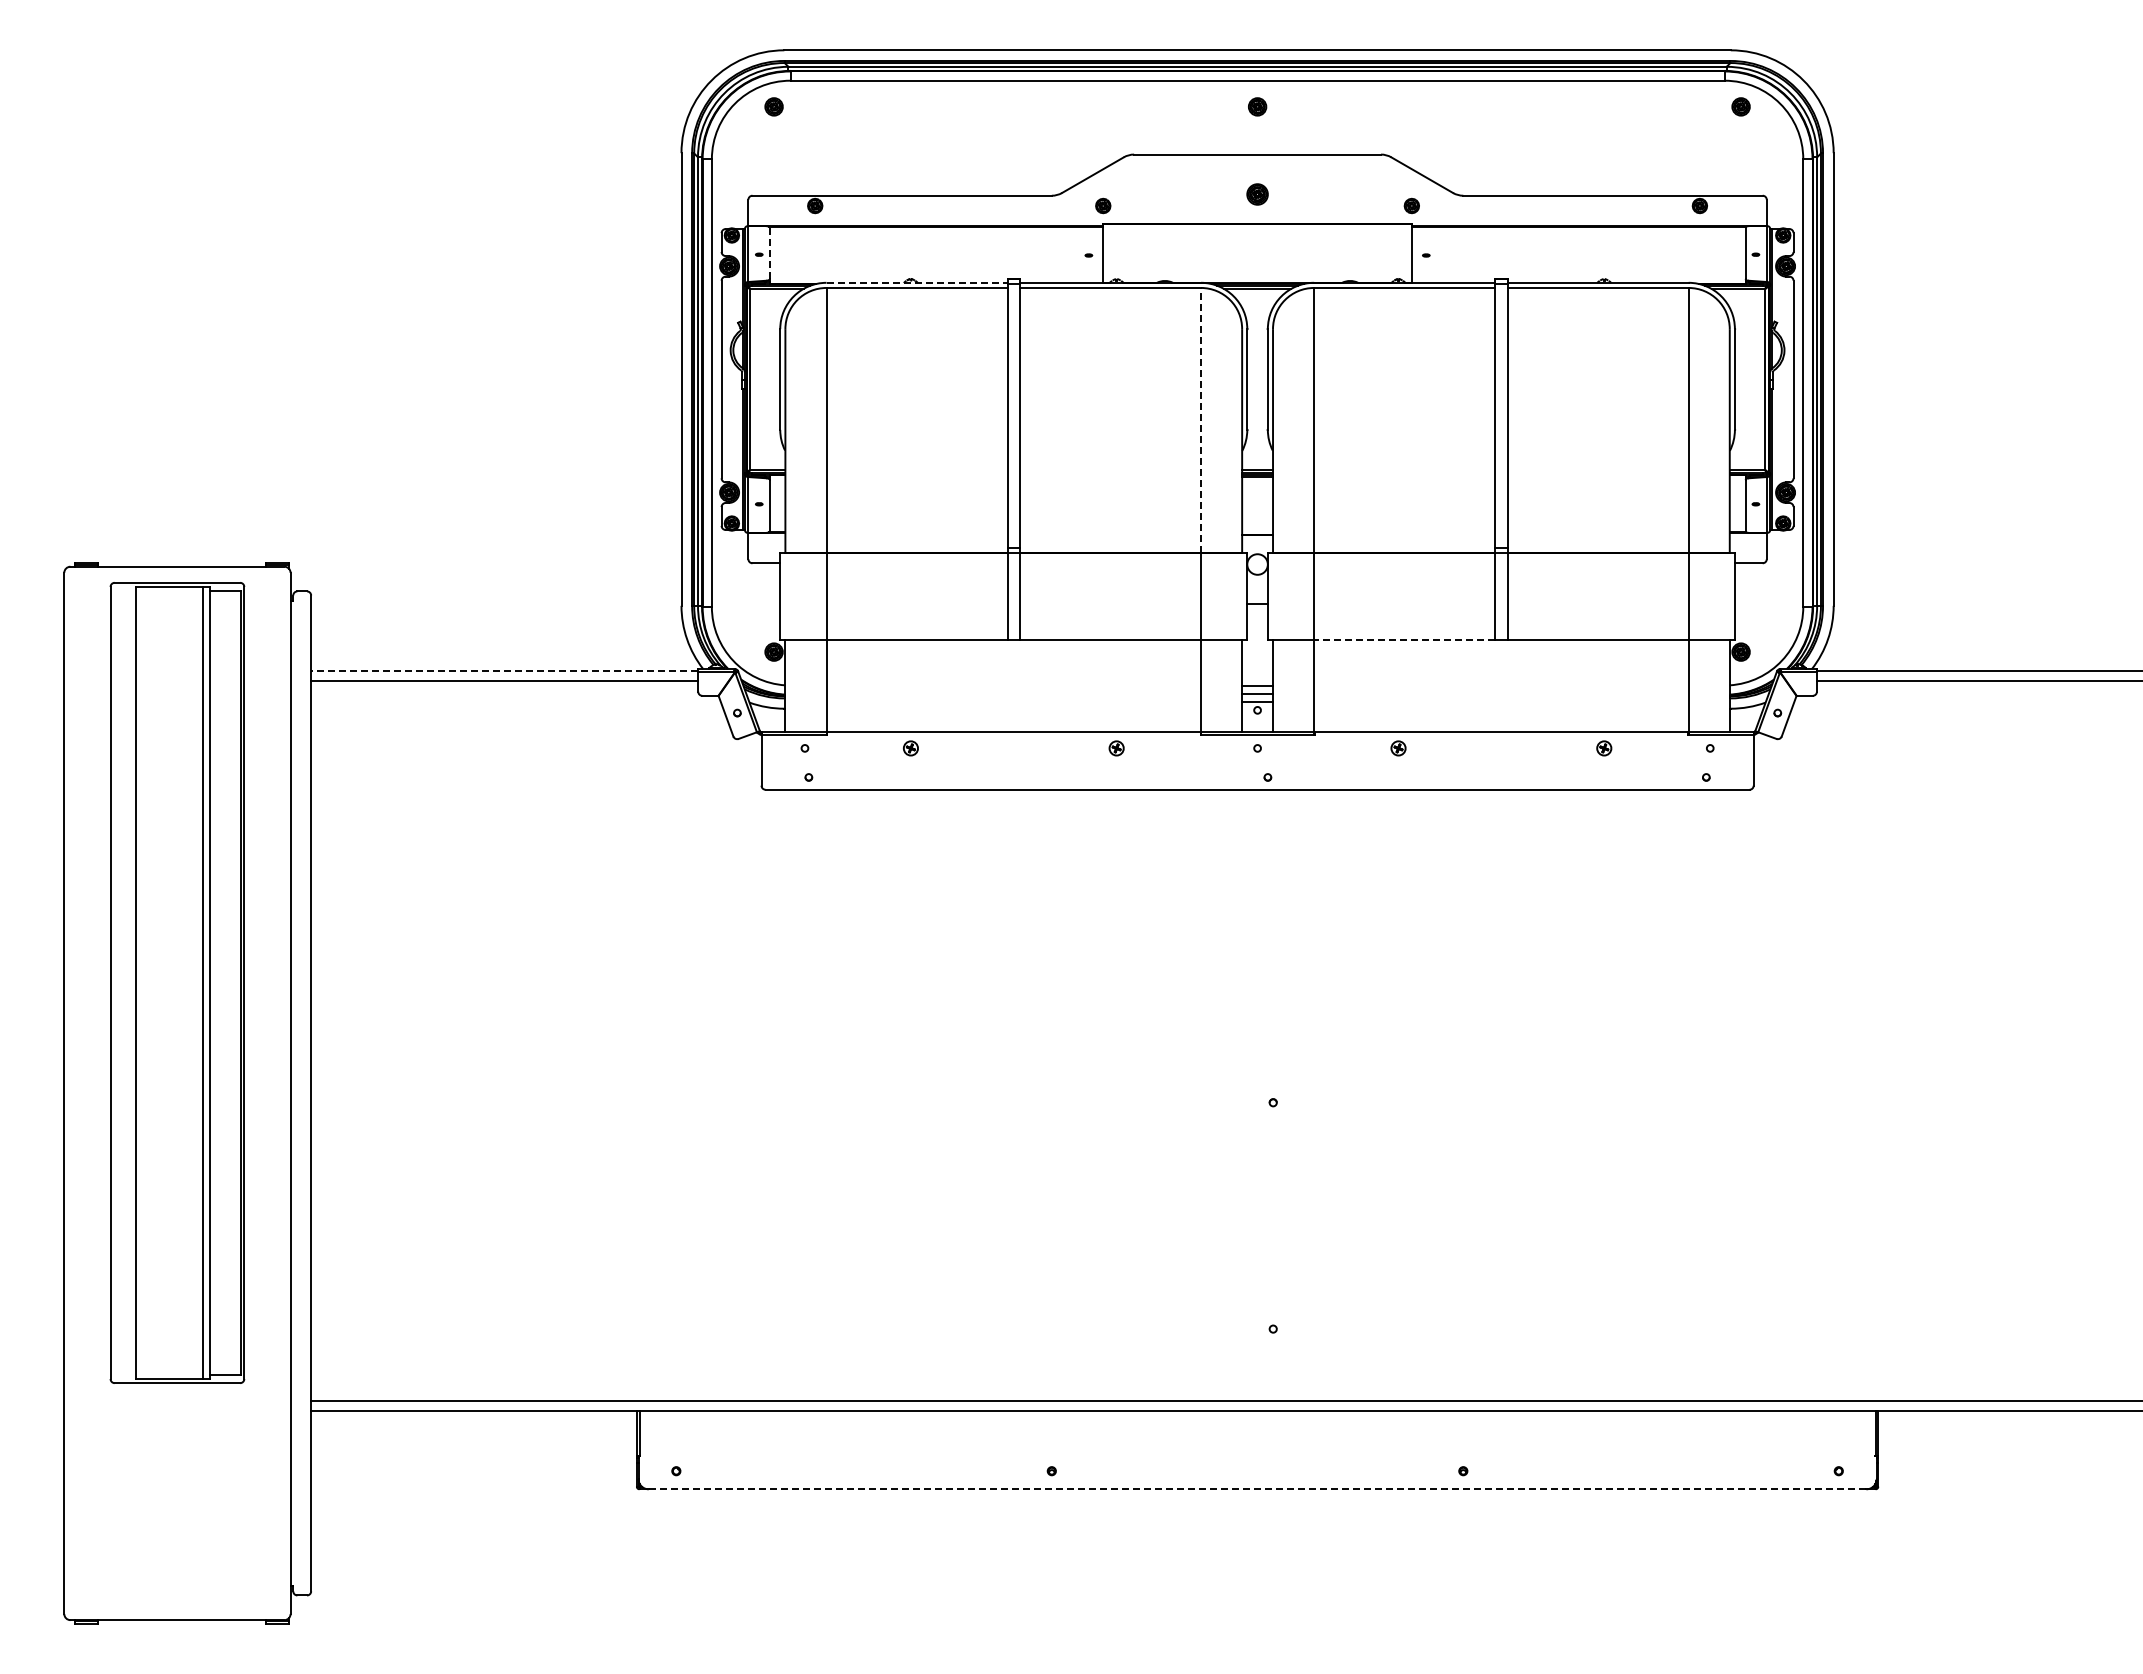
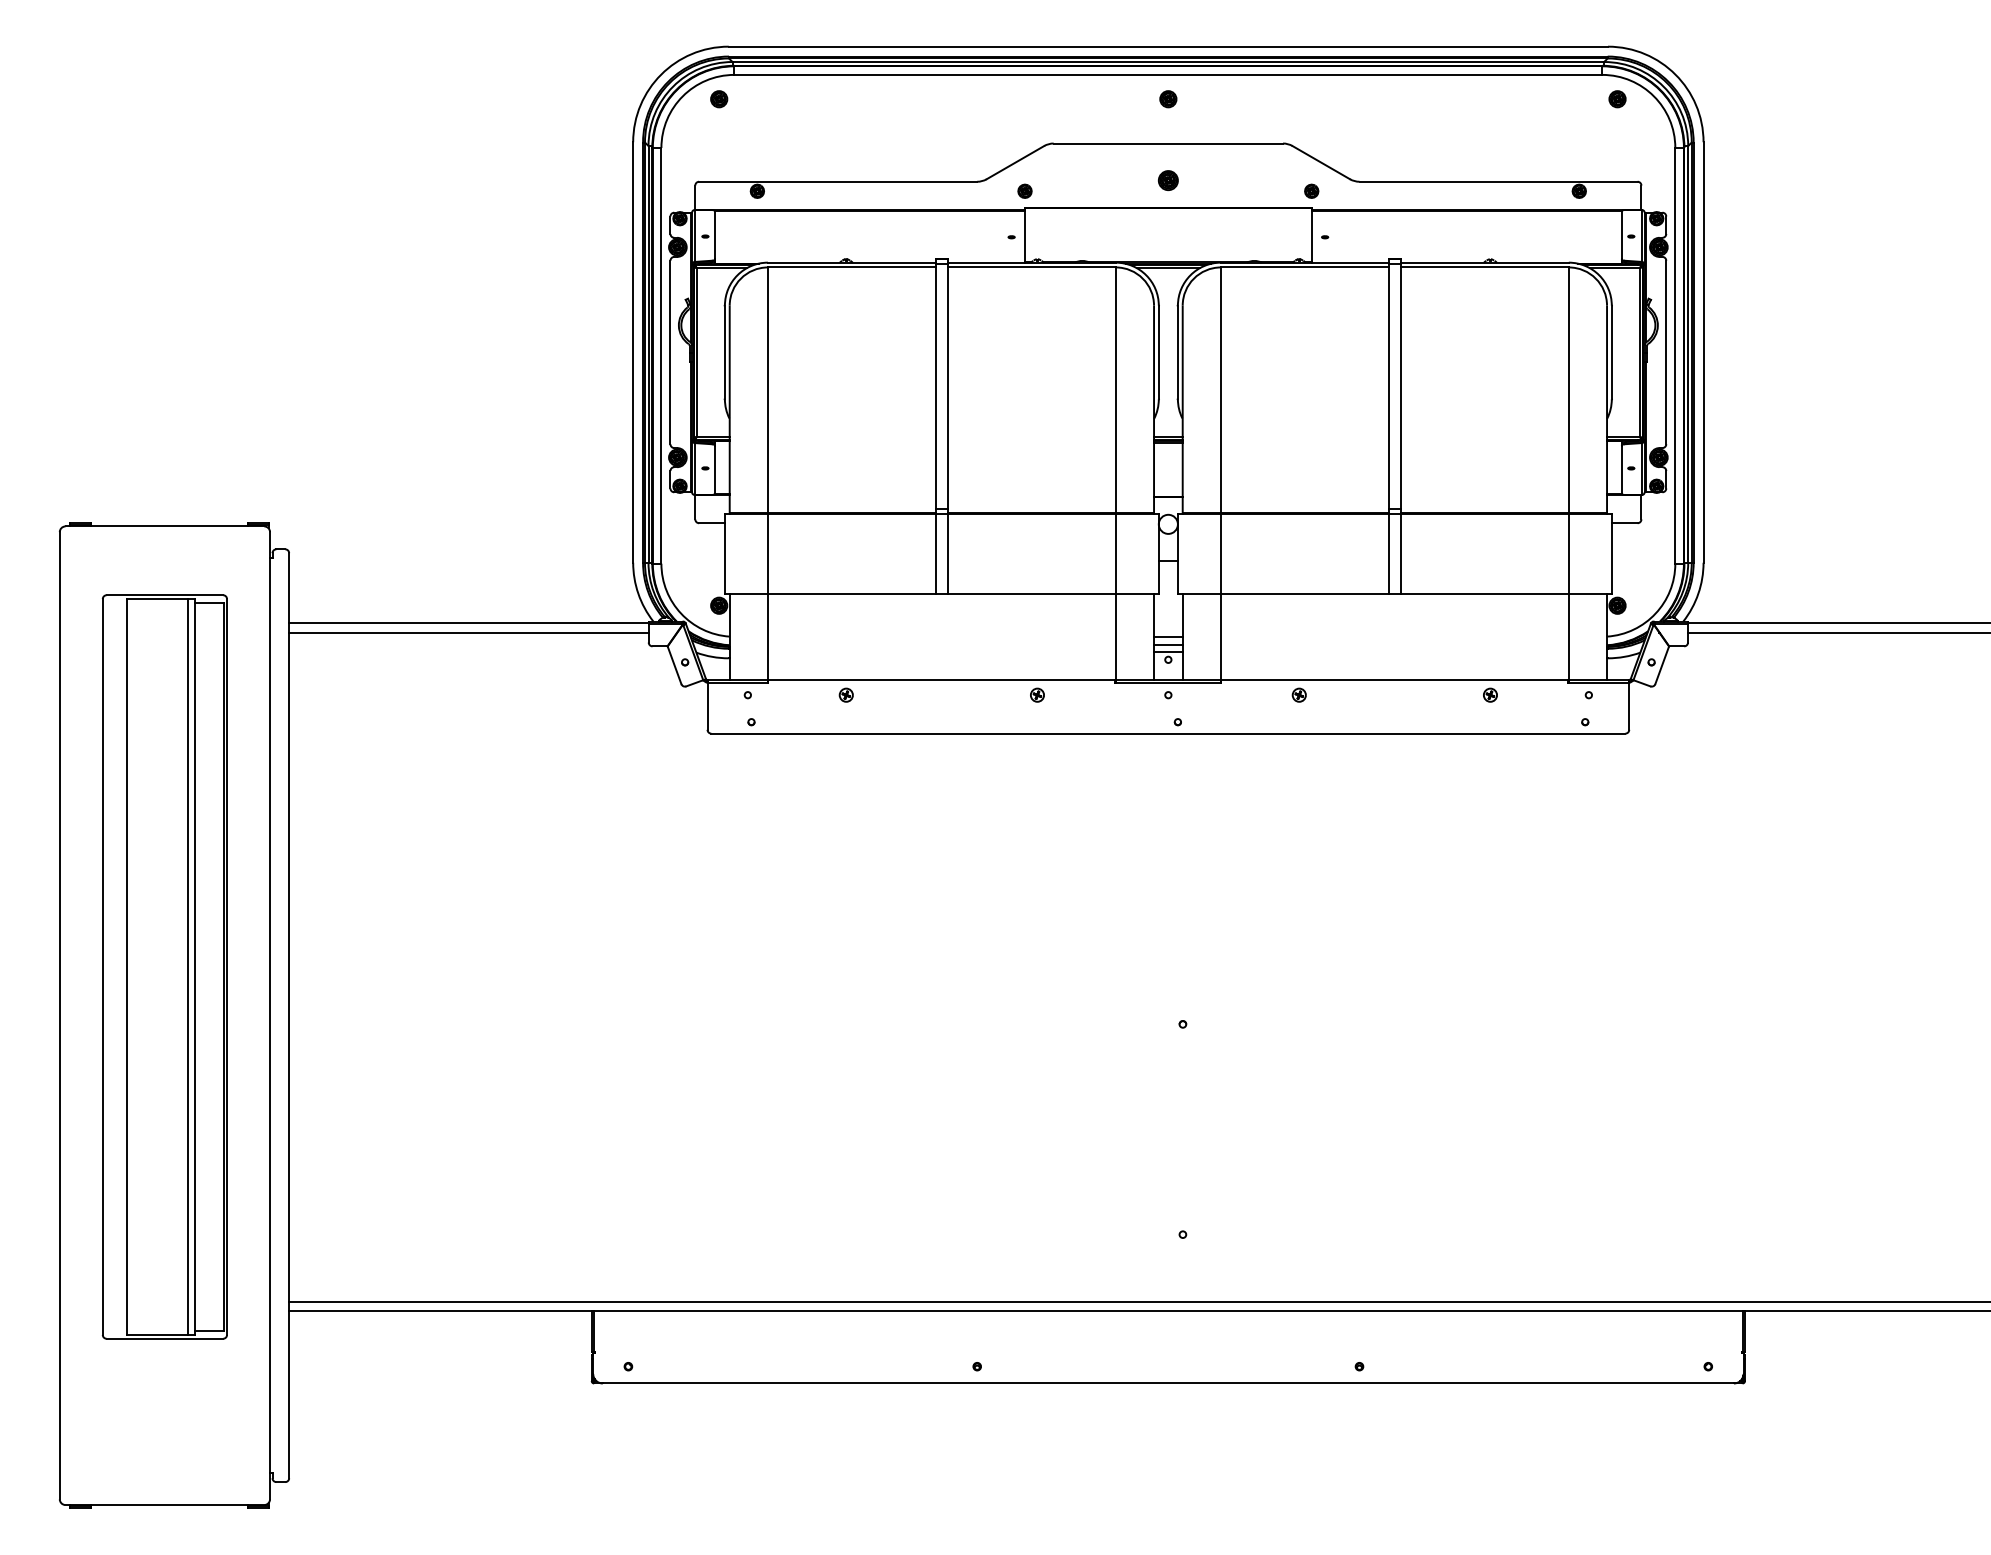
line: (769, 253) -> (714, 235), dashed -> solid
line: (917, 282) -> (852, 262), dashed -> solid
line: (1201, 419) -> (1116, 389), dashed -> solid
line: (1404, 639) -> (1304, 594), dashed -> solid
line: (504, 670) -> (468, 622), dashed -> solid
part: (177, 982) -> (164, 966), moved
line: (1257, 1489) -> (1168, 1383), dashed -> solid

